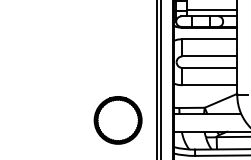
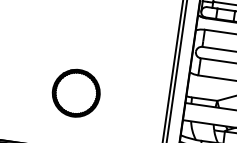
part: (117, 120) -> (75, 93), moved

